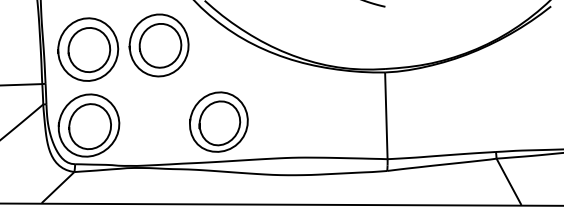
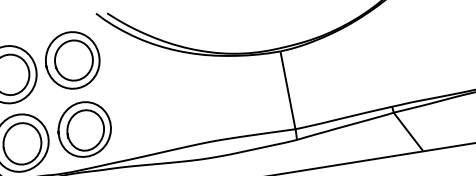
part: (218, 121) -> (84, 128), moved

